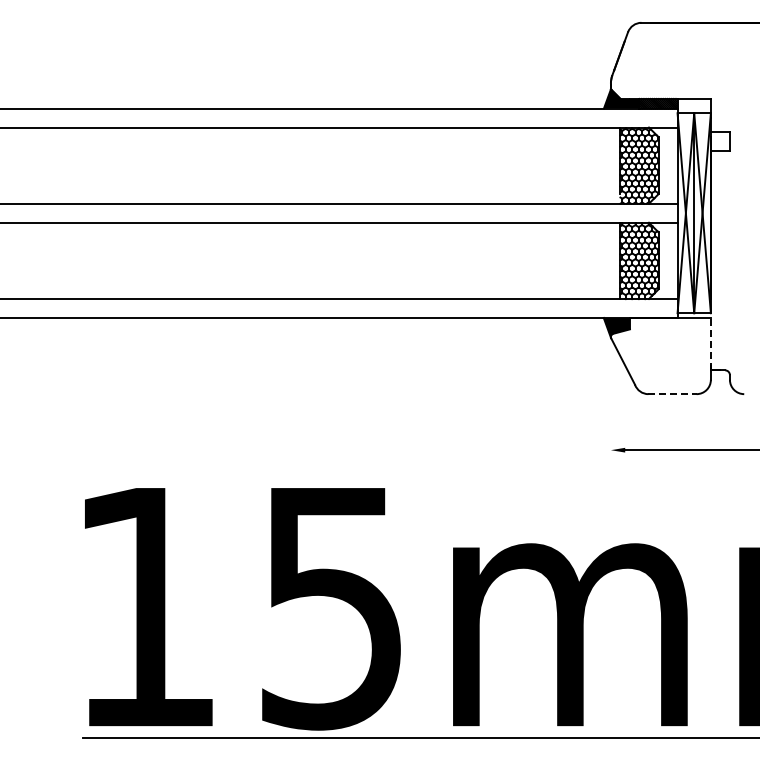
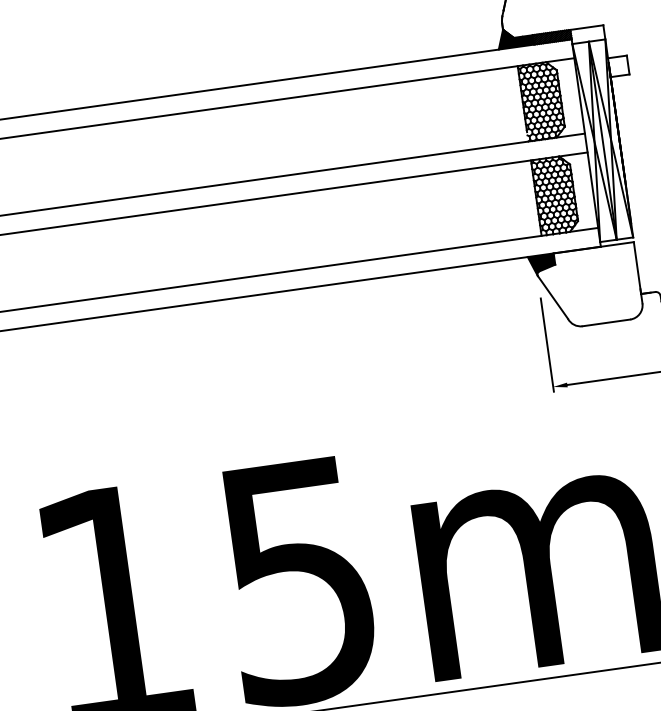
line: (710, 343) -> (637, 267), dashed -> solid
line: (673, 394) -> (607, 323), dashed -> solid
line: (610, 407) -> (546, 344), added

